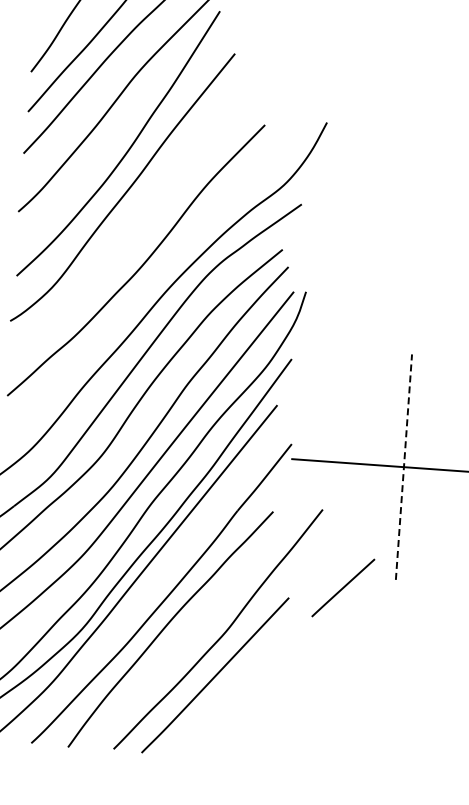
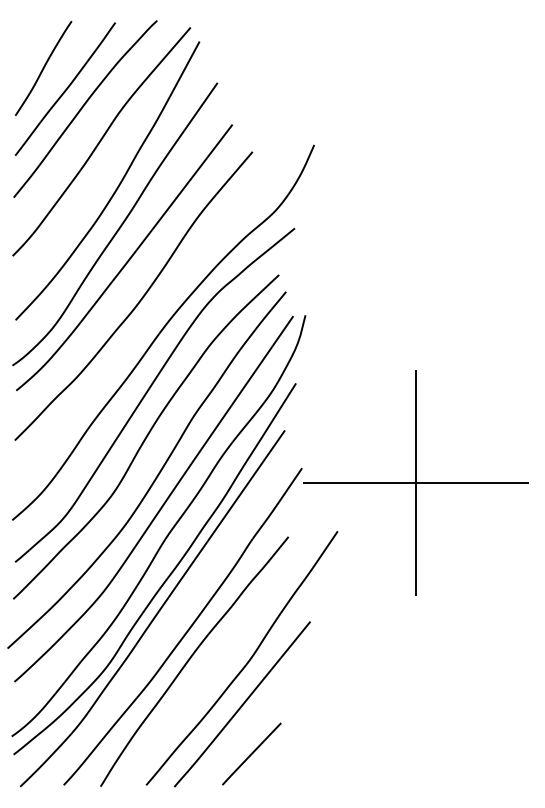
curve: (132, 224) -> (127, 260), added
line: (403, 467) -> (415, 483), dashed -> solid
line: (343, 587) -> (251, 753), moved

